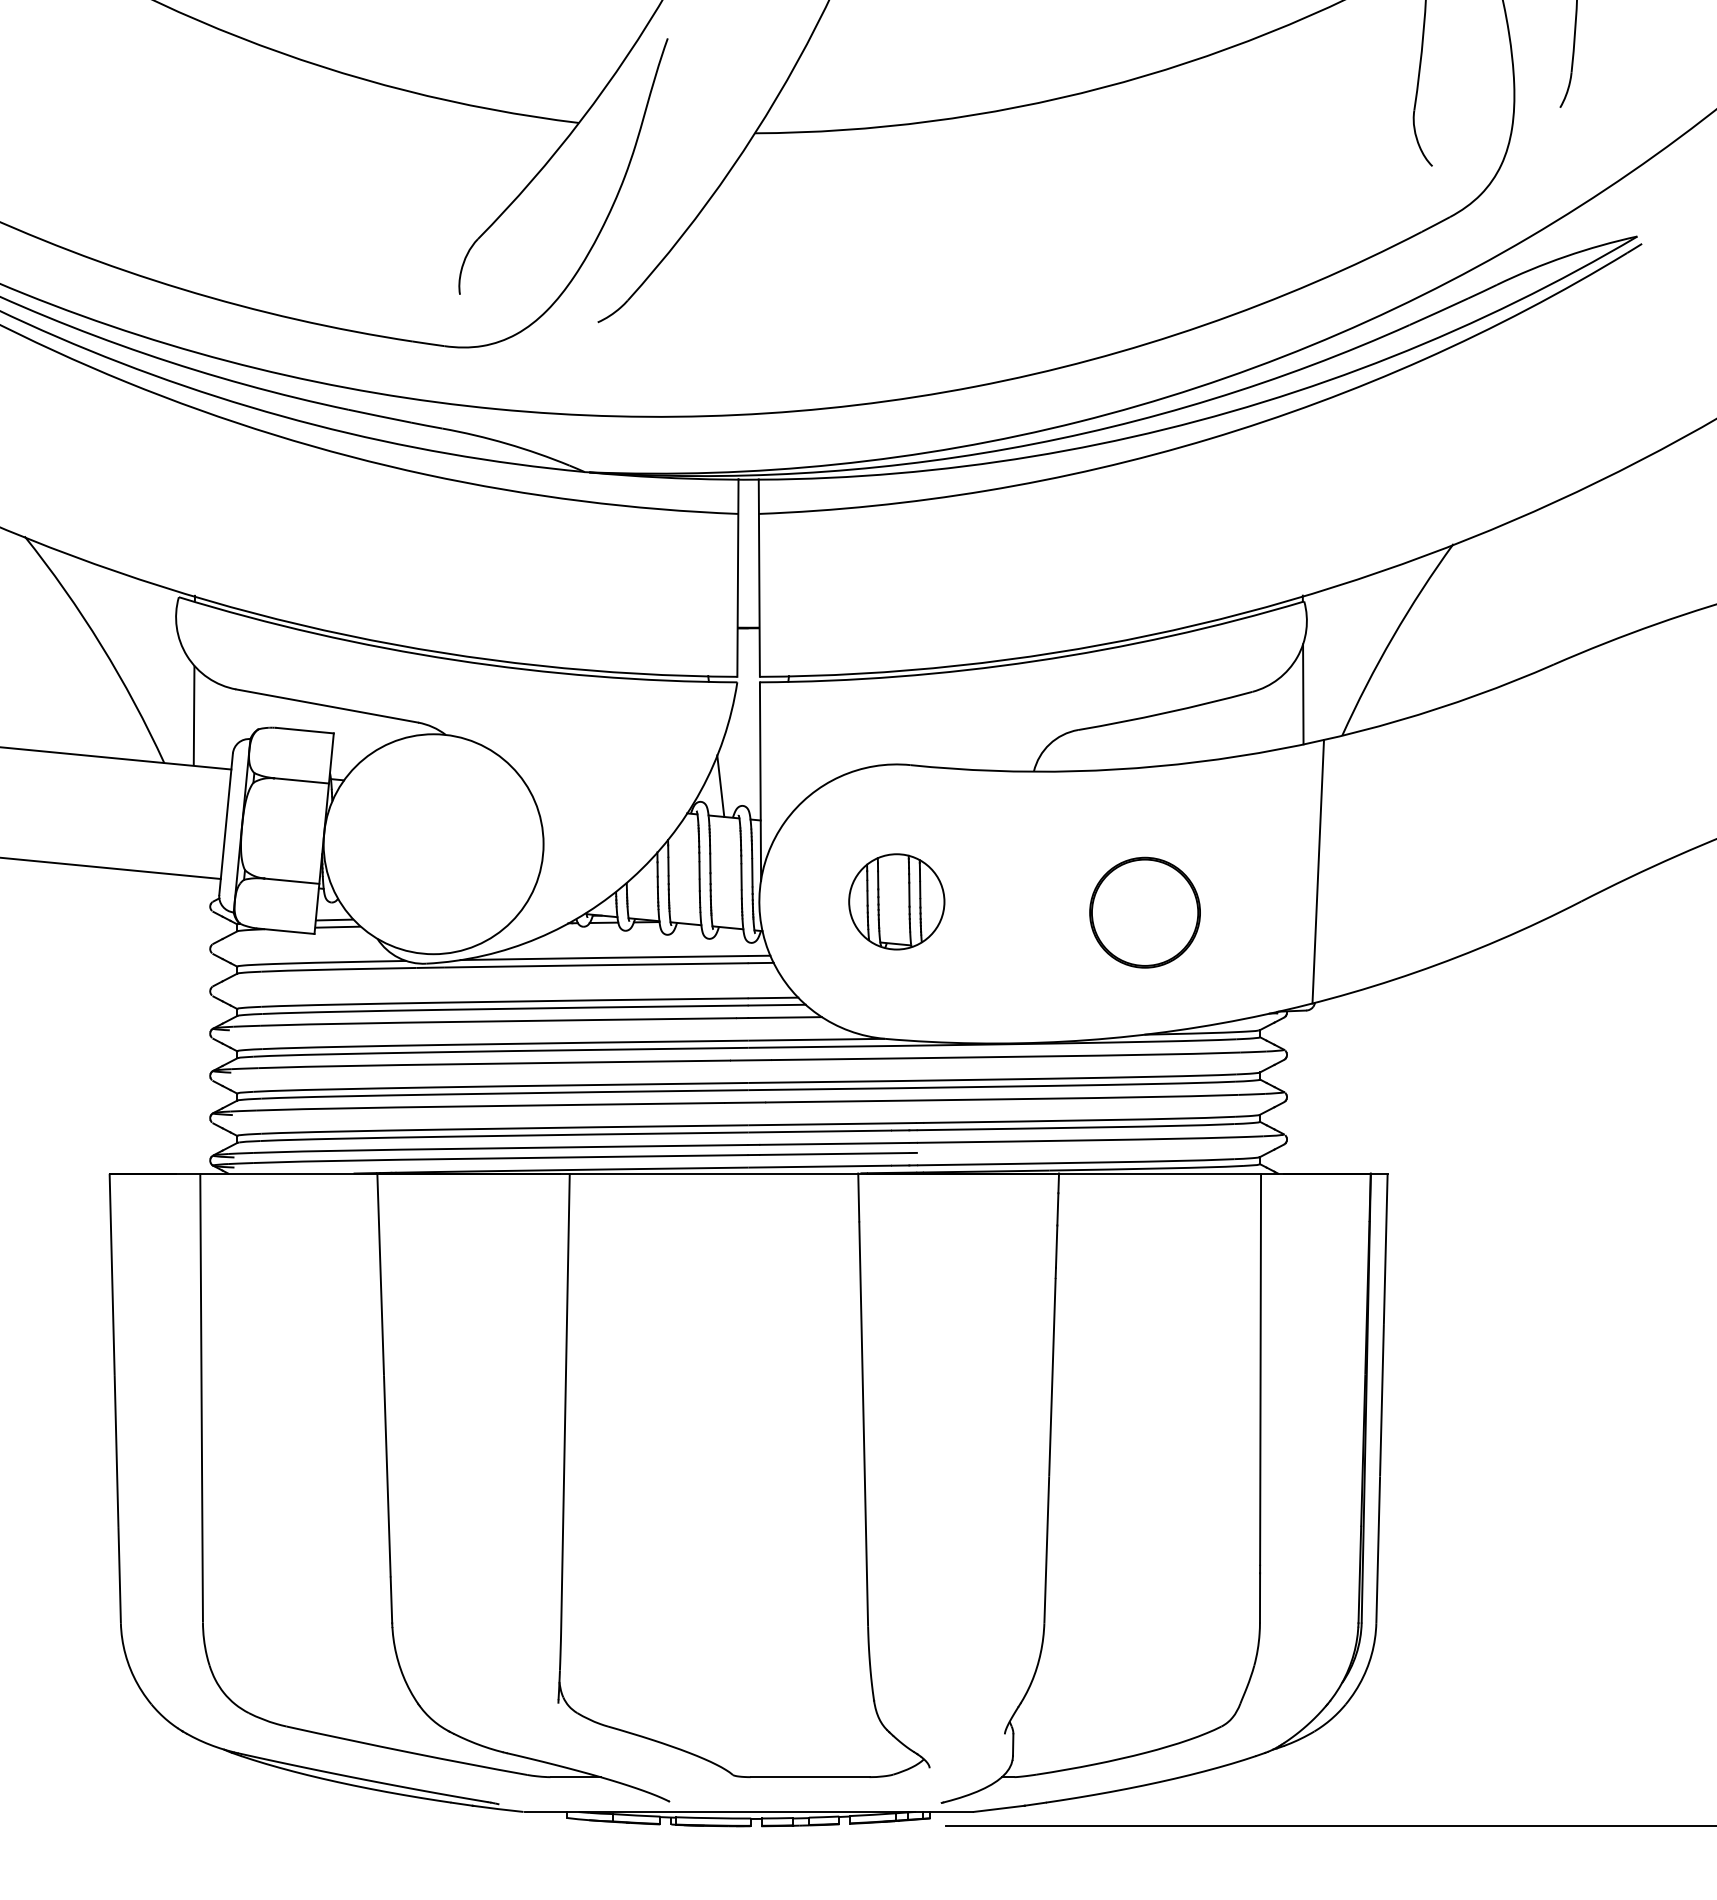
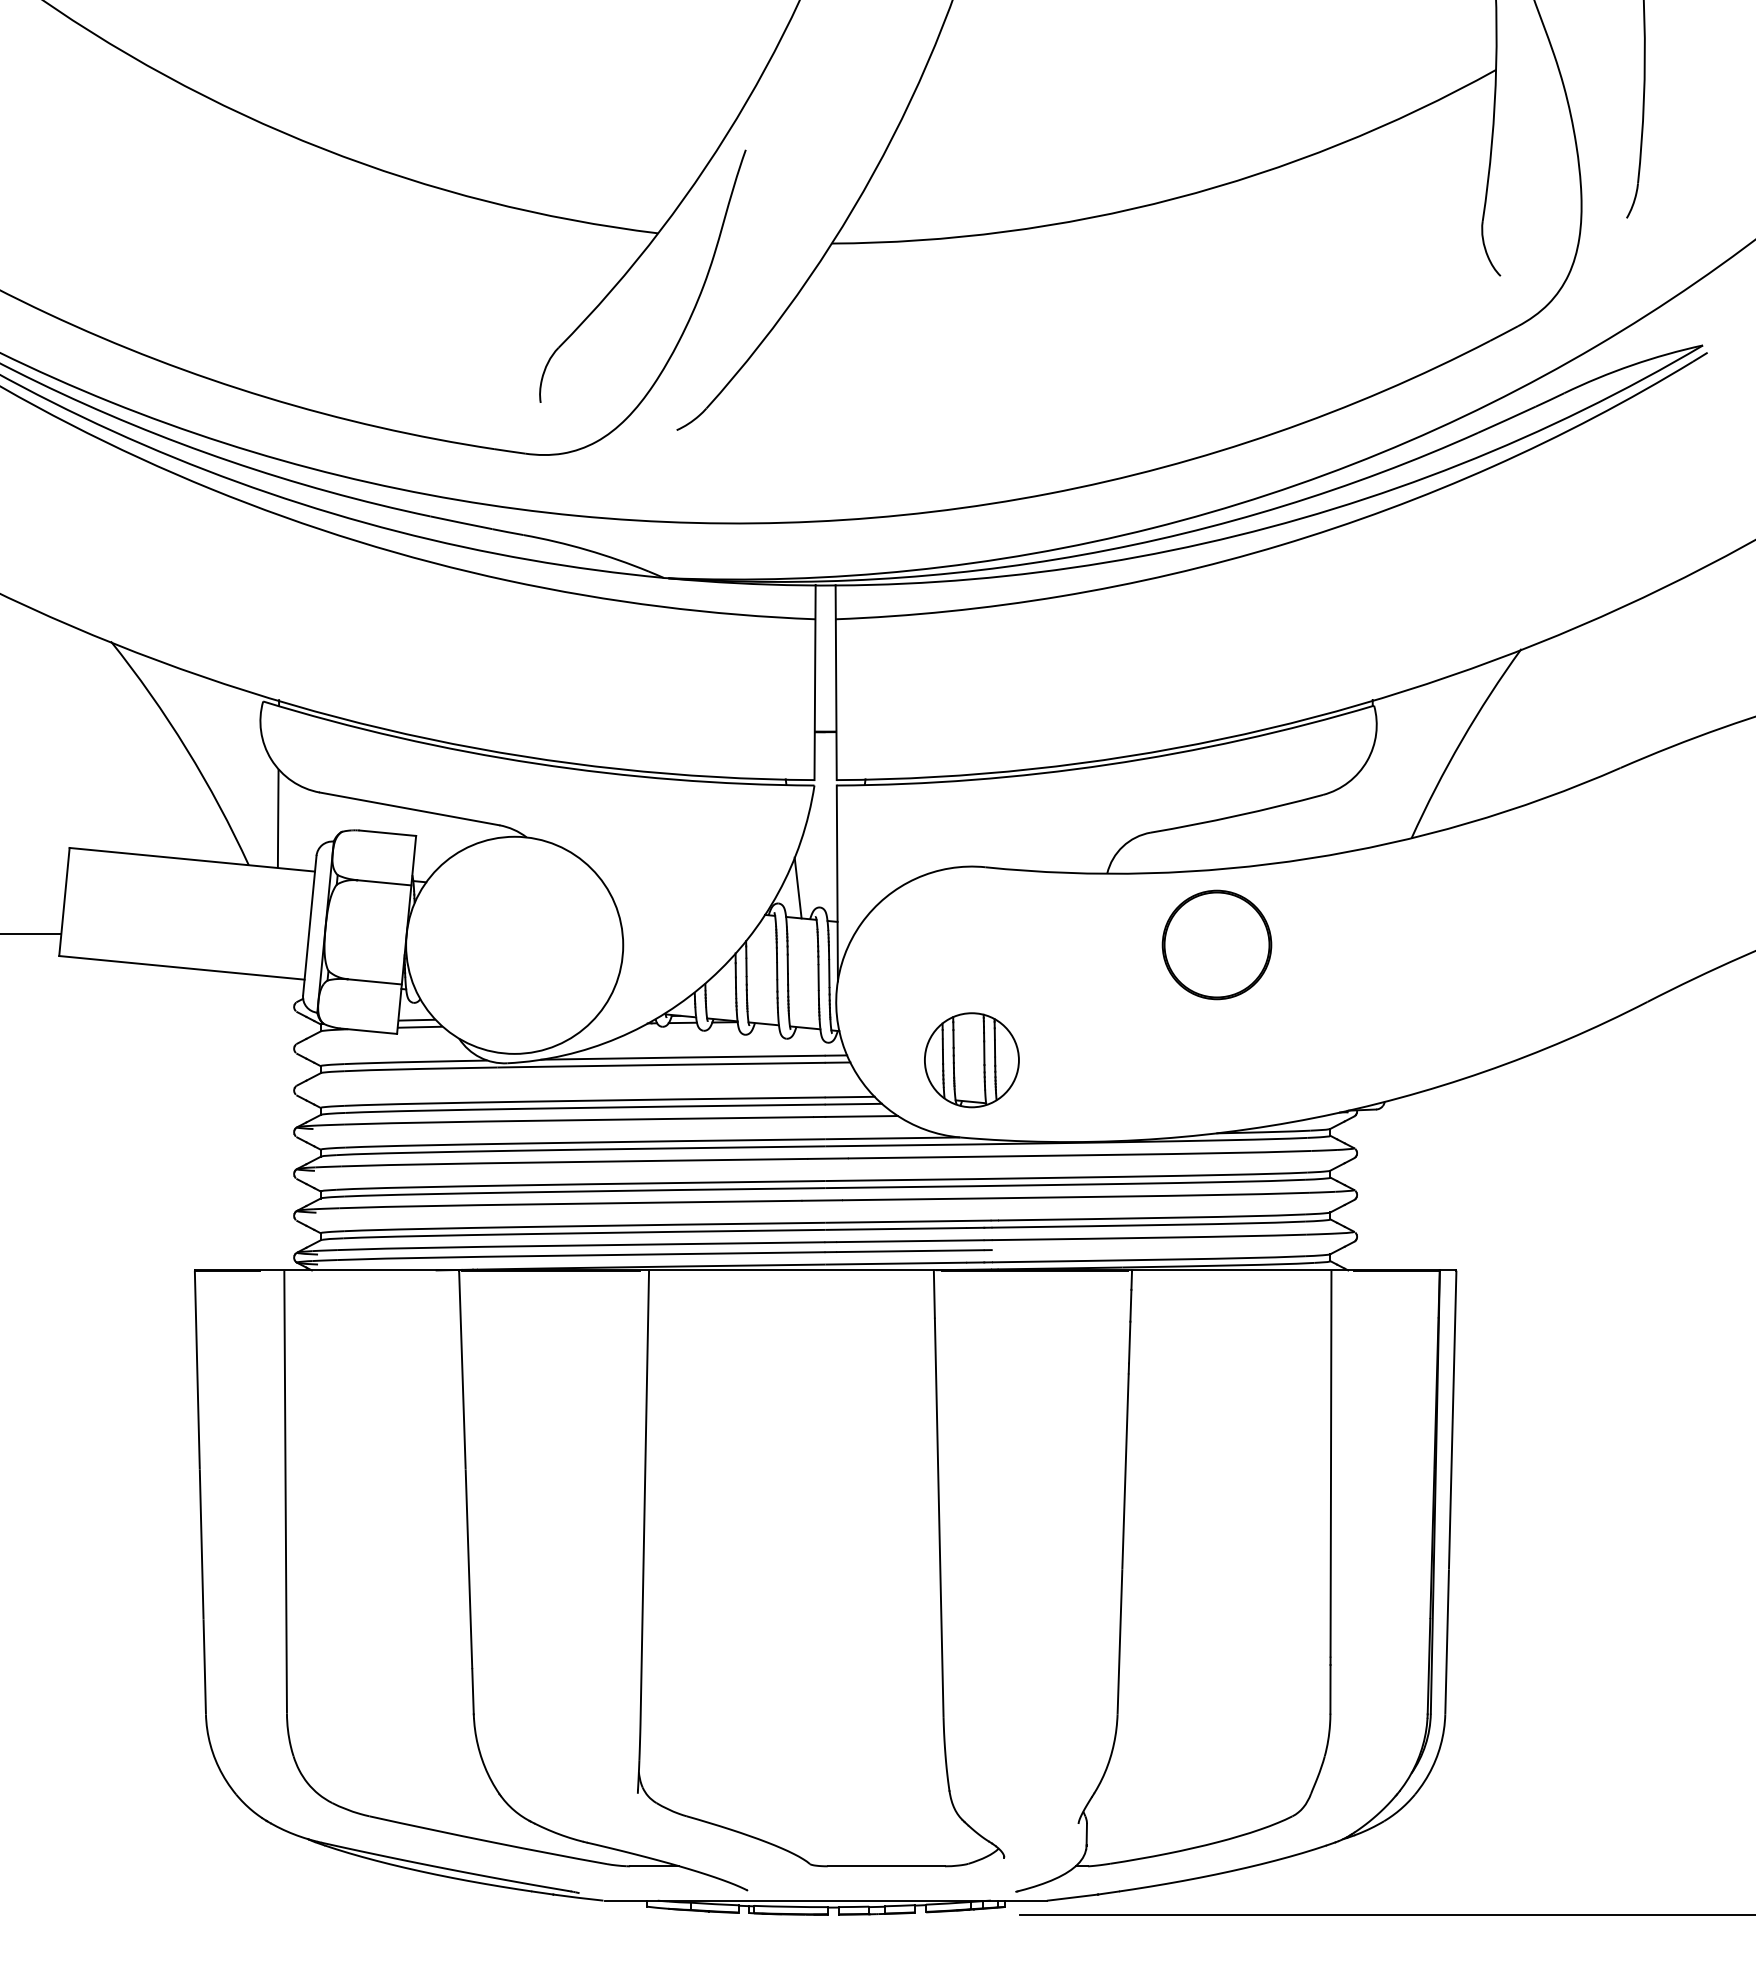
line: (1302, 693) -> (1372, 796), removed
line: (1317, 871) -> (1387, 972), removed
part: (896, 902) -> (971, 1060), moved
part: (1144, 912) -> (1216, 944), moved

